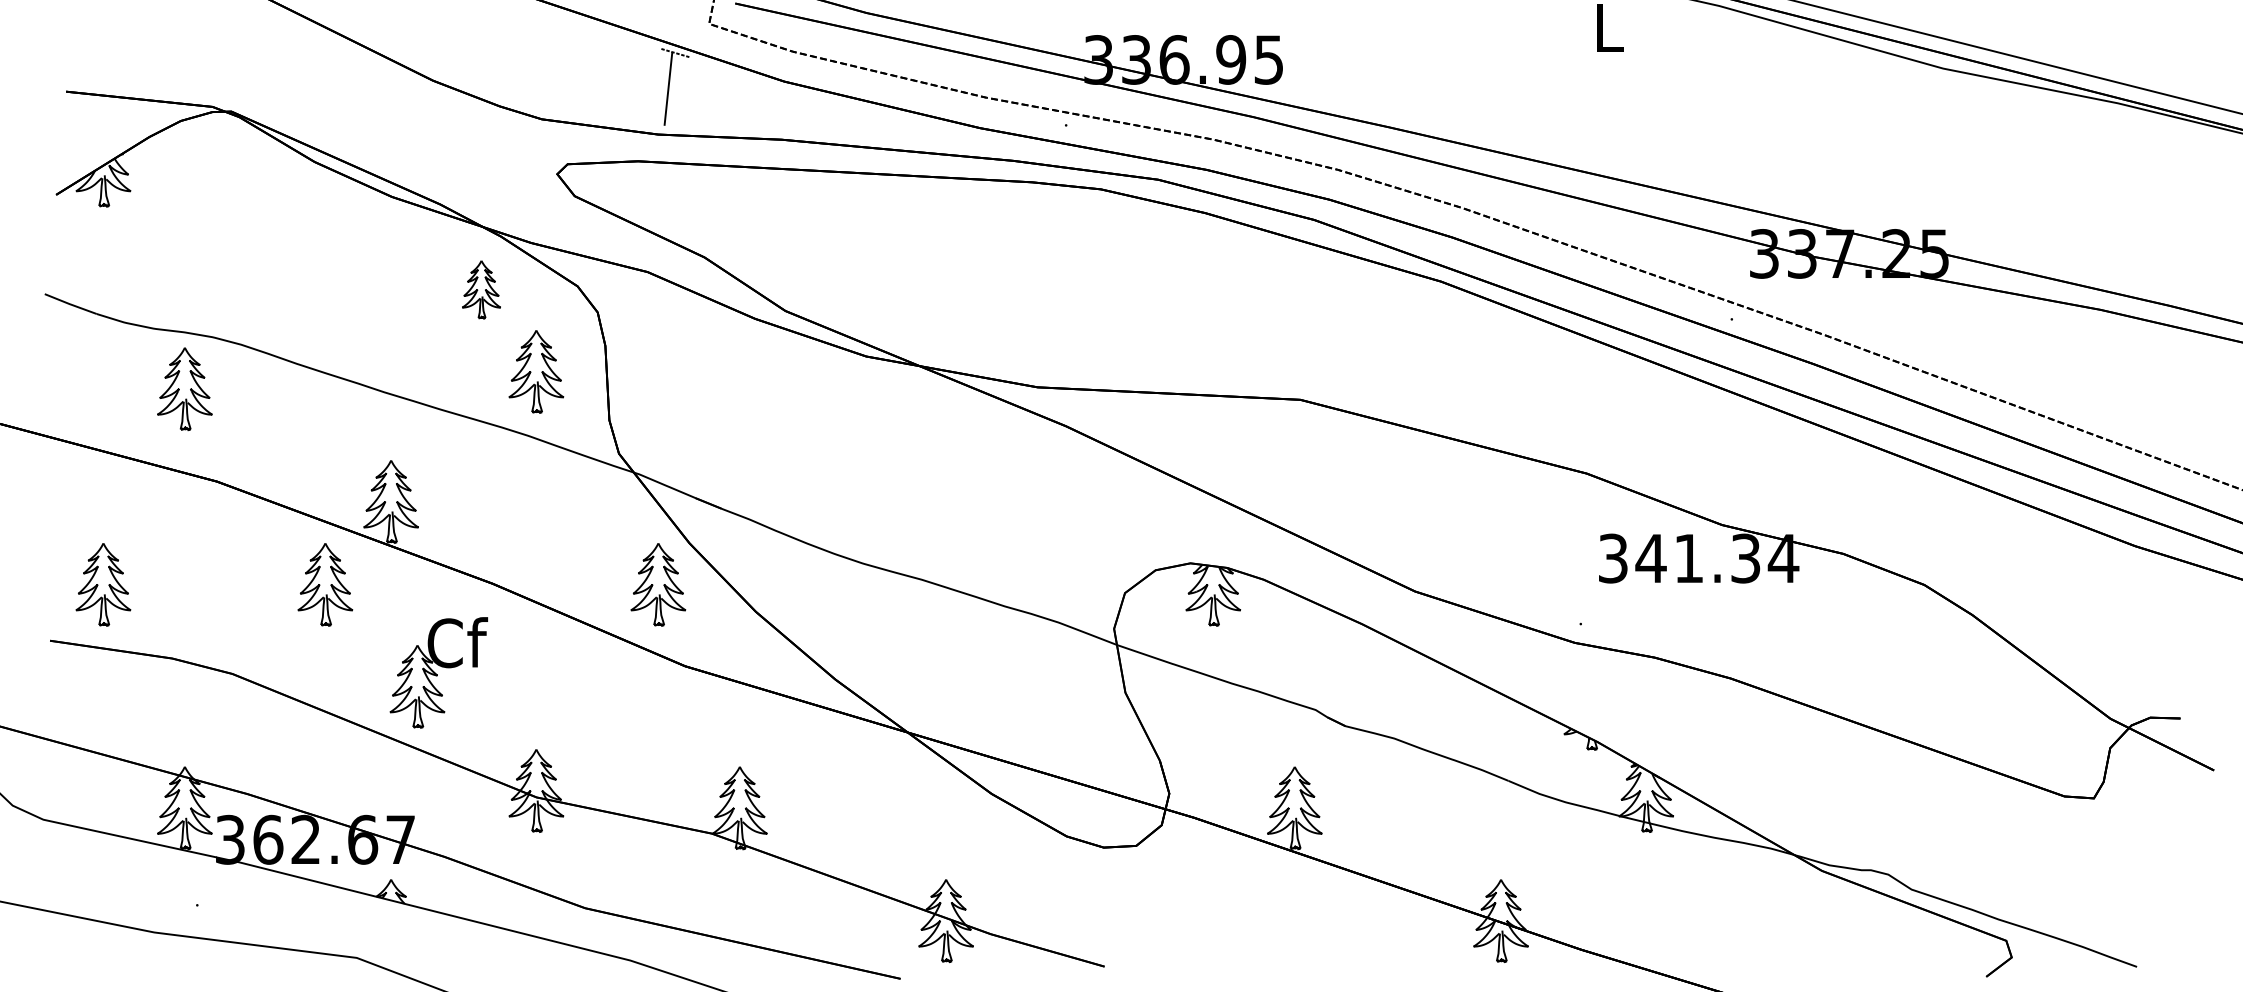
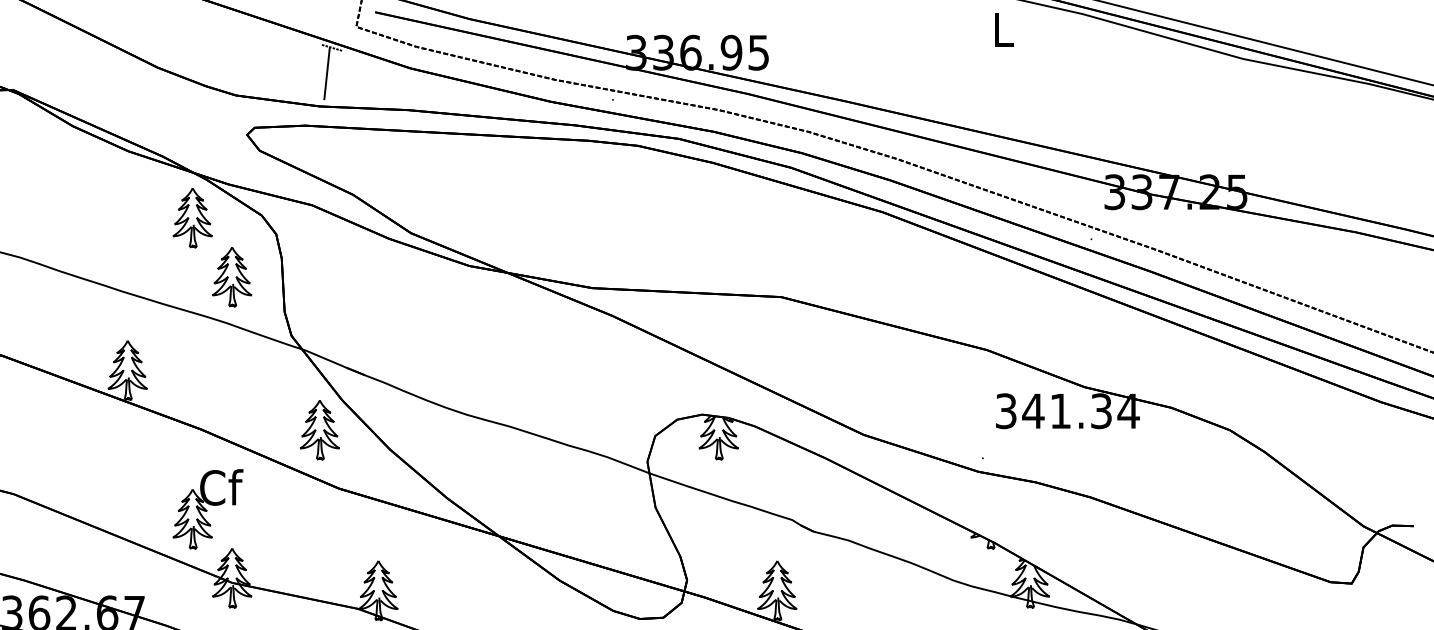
part: (481, 289) -> (192, 217), size x1.43
part: (325, 584) -> (80, 429), removed
part: (438, 672) -> (207, 508), moved

